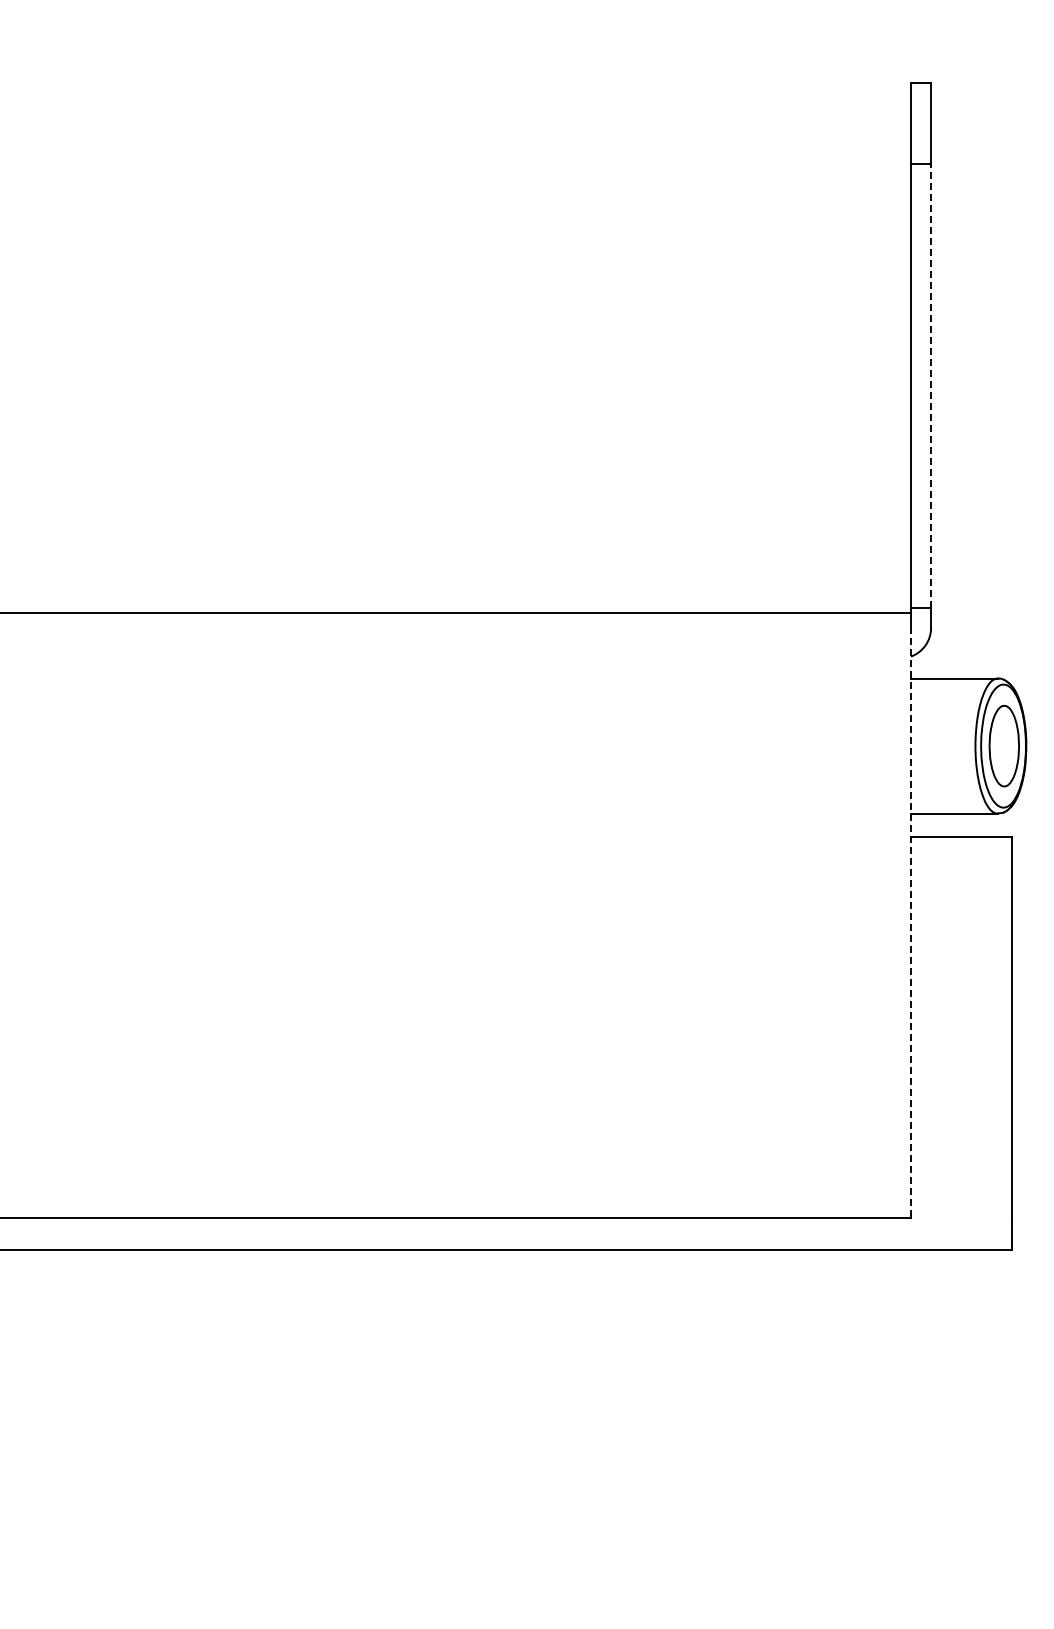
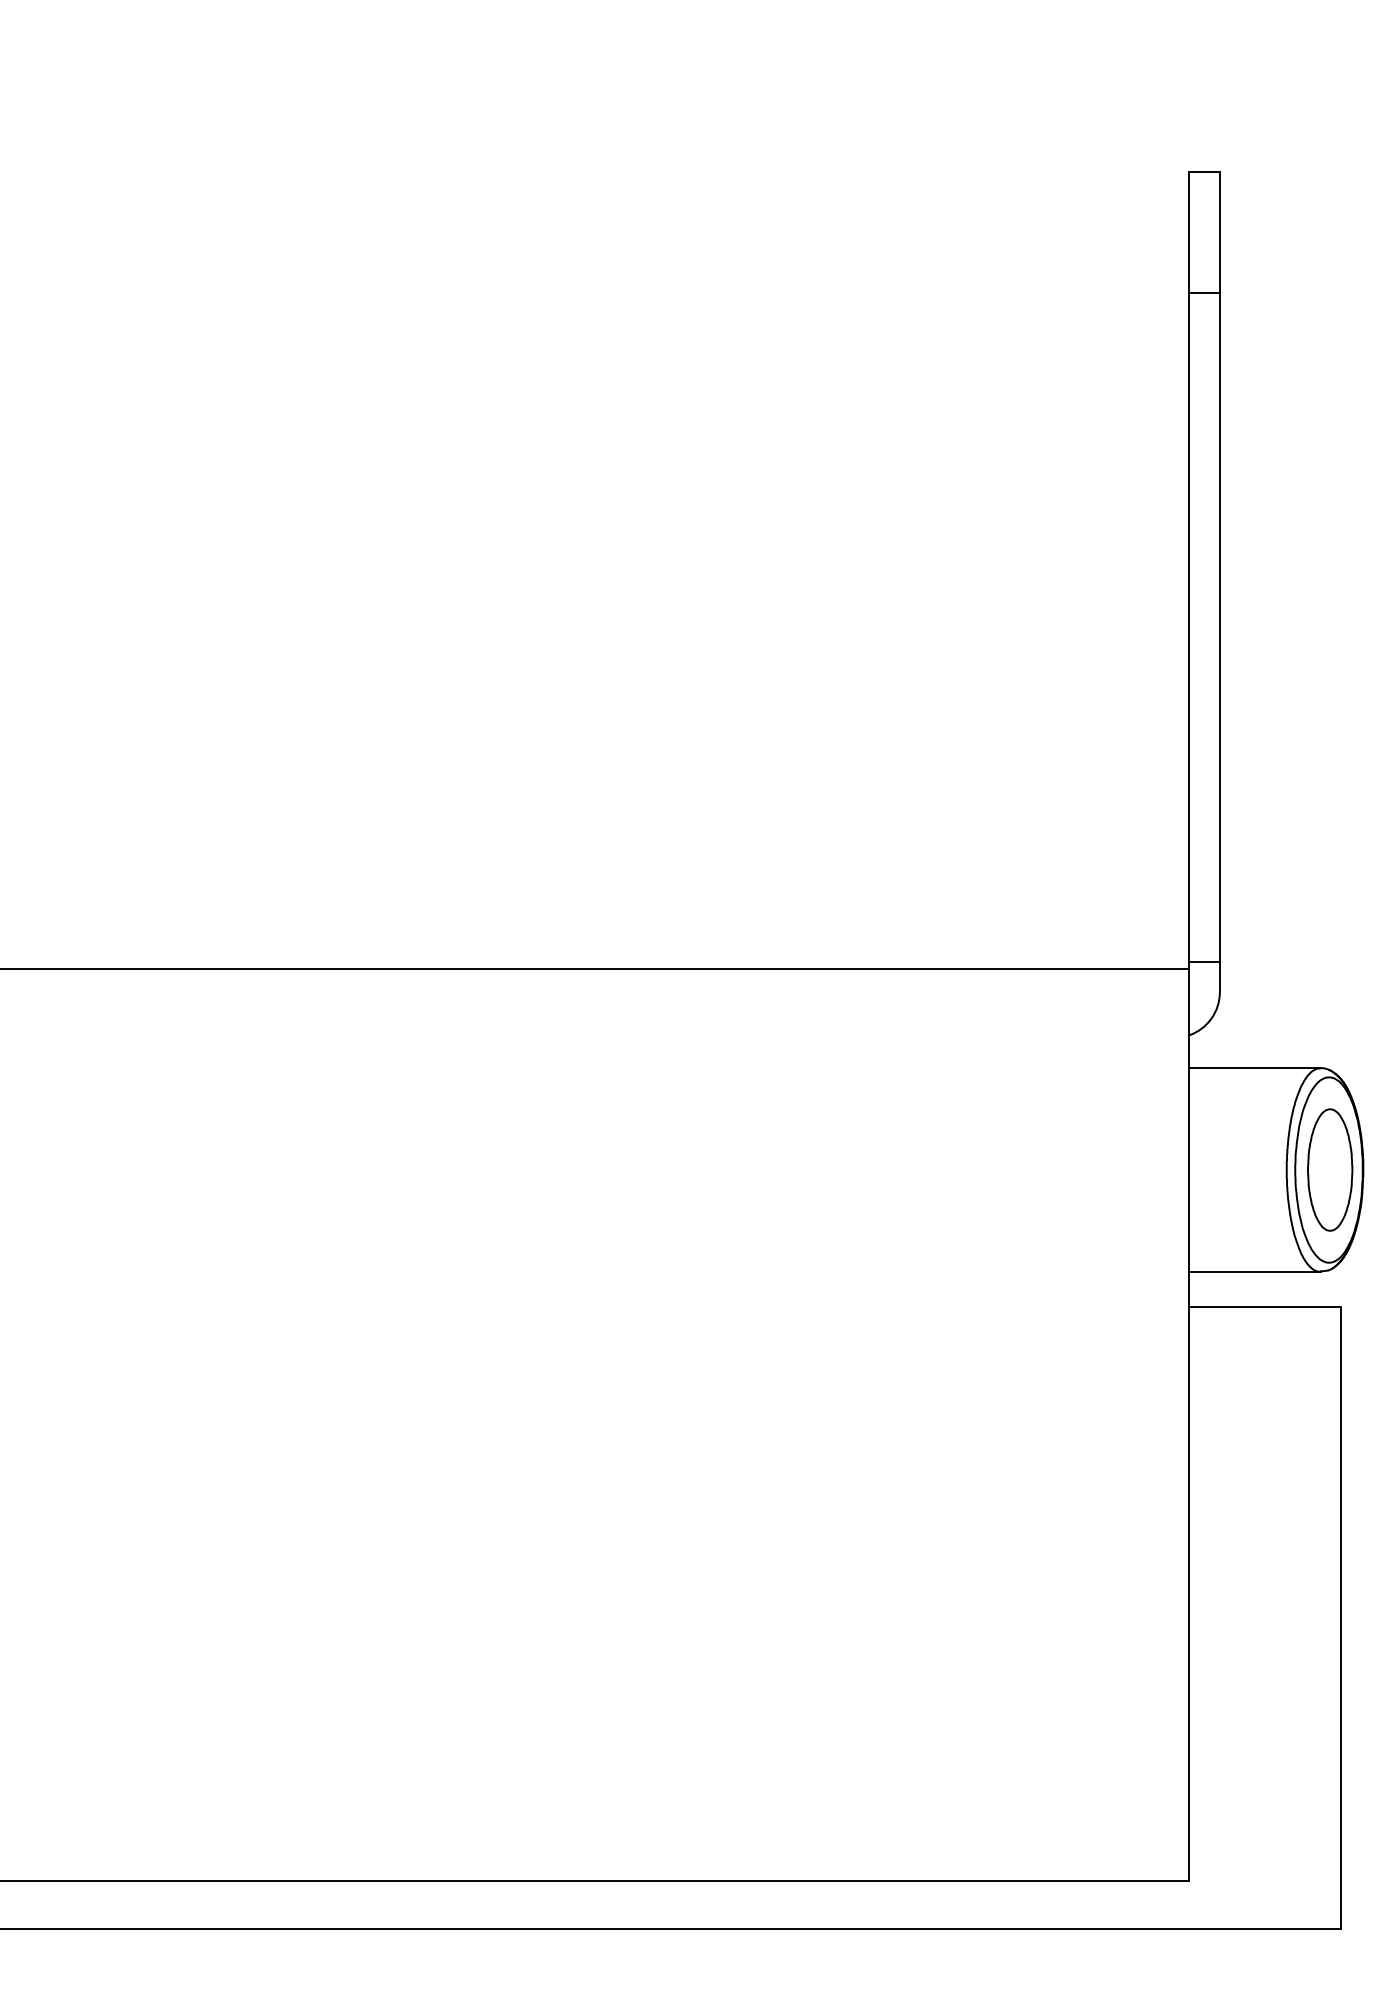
line: (931, 385) -> (1220, 626), dashed -> solid
line: (910, 921) -> (1188, 1434), dashed -> solid

